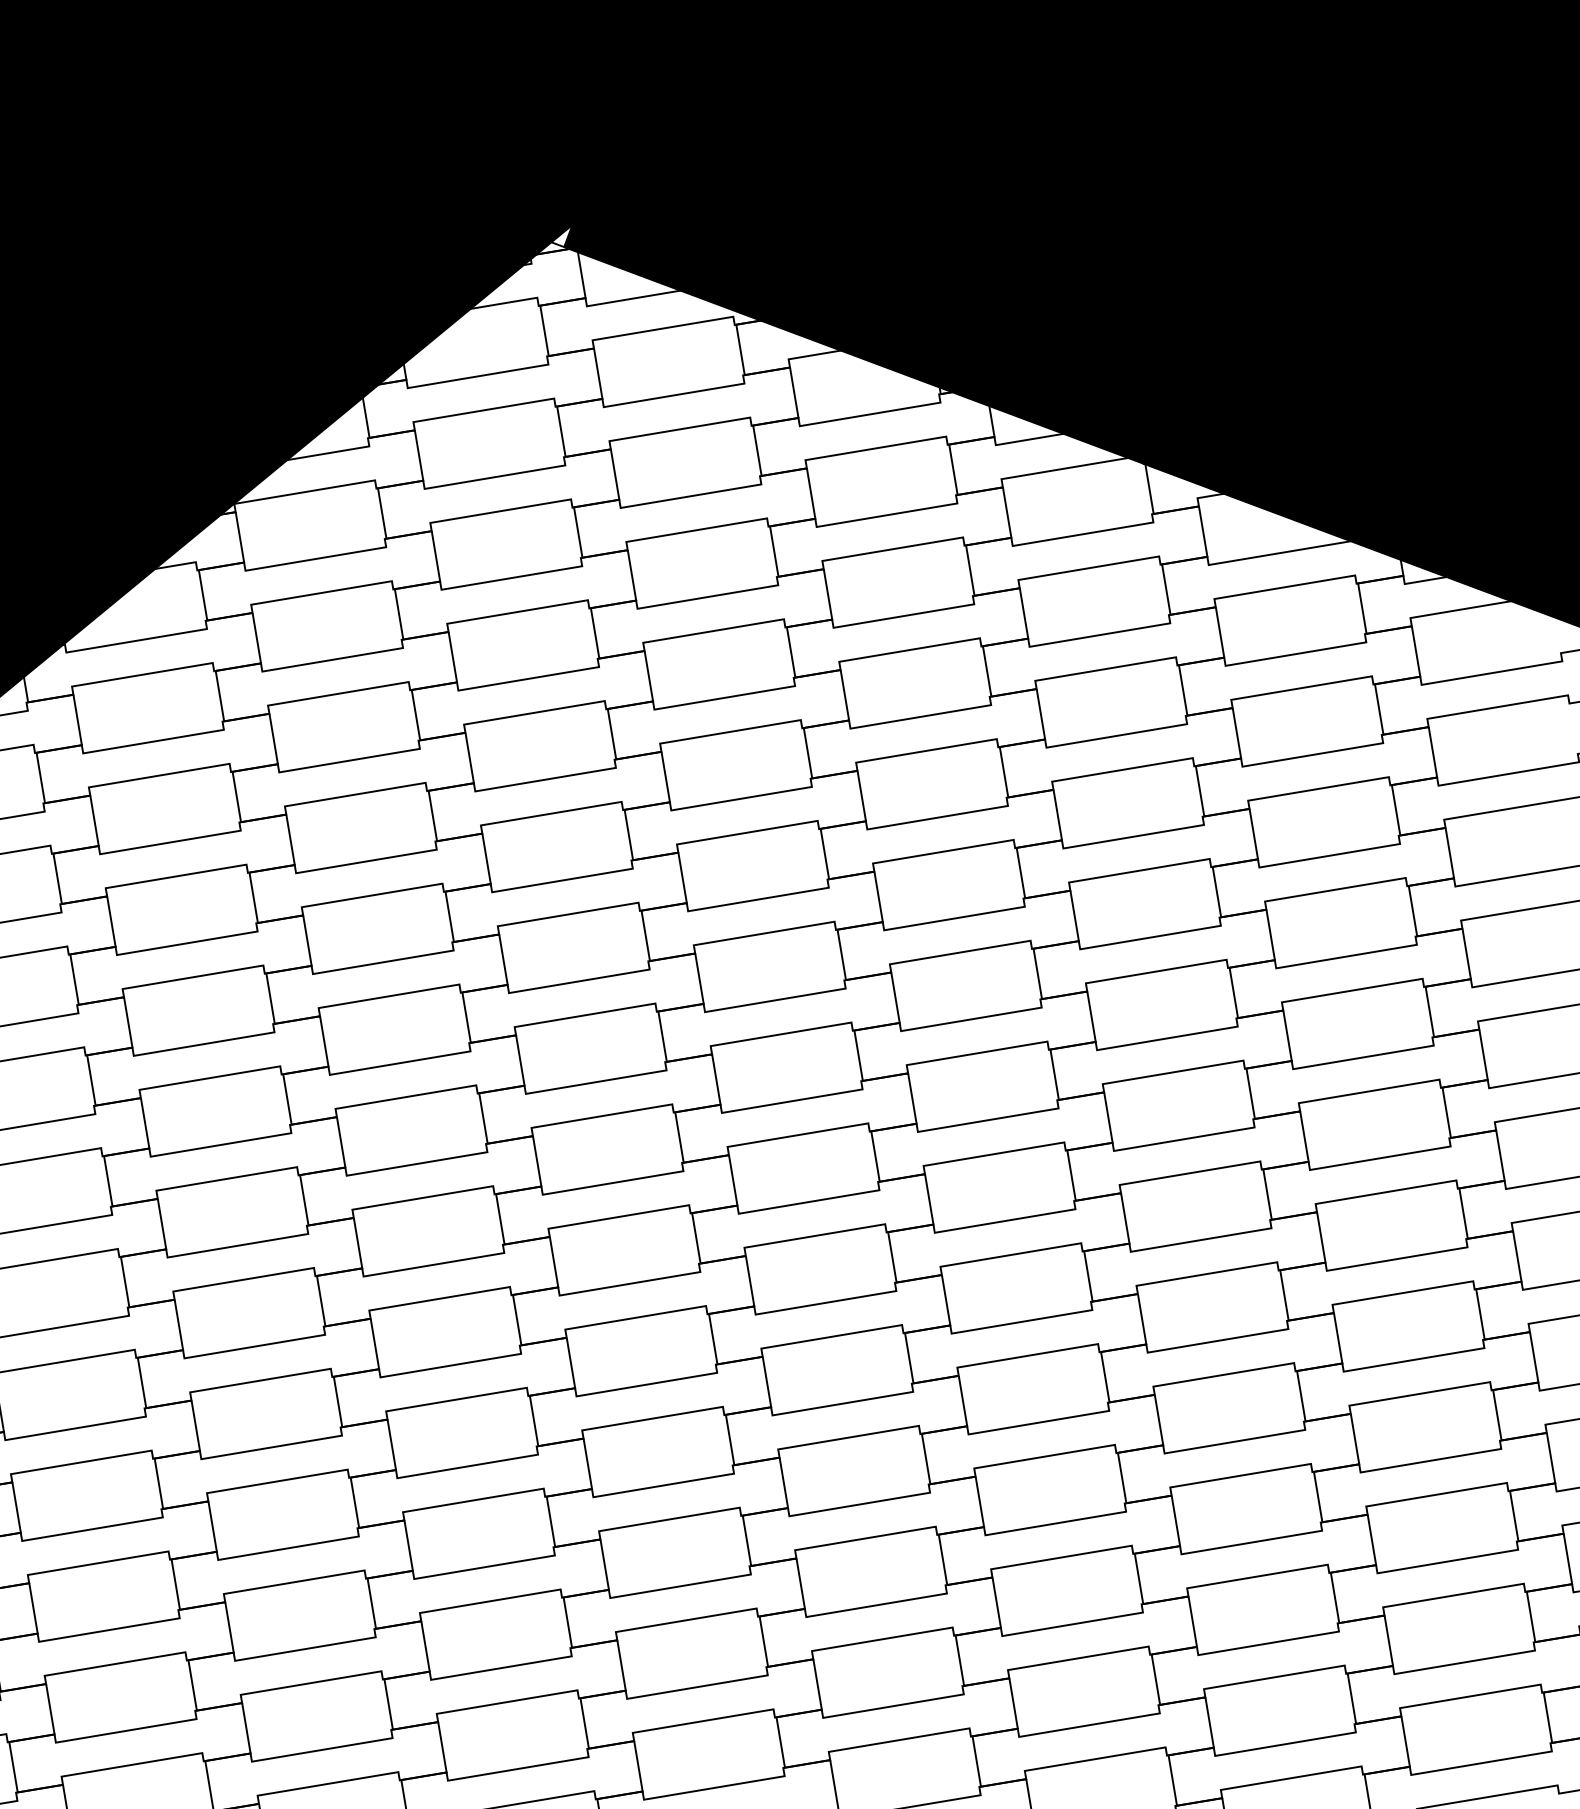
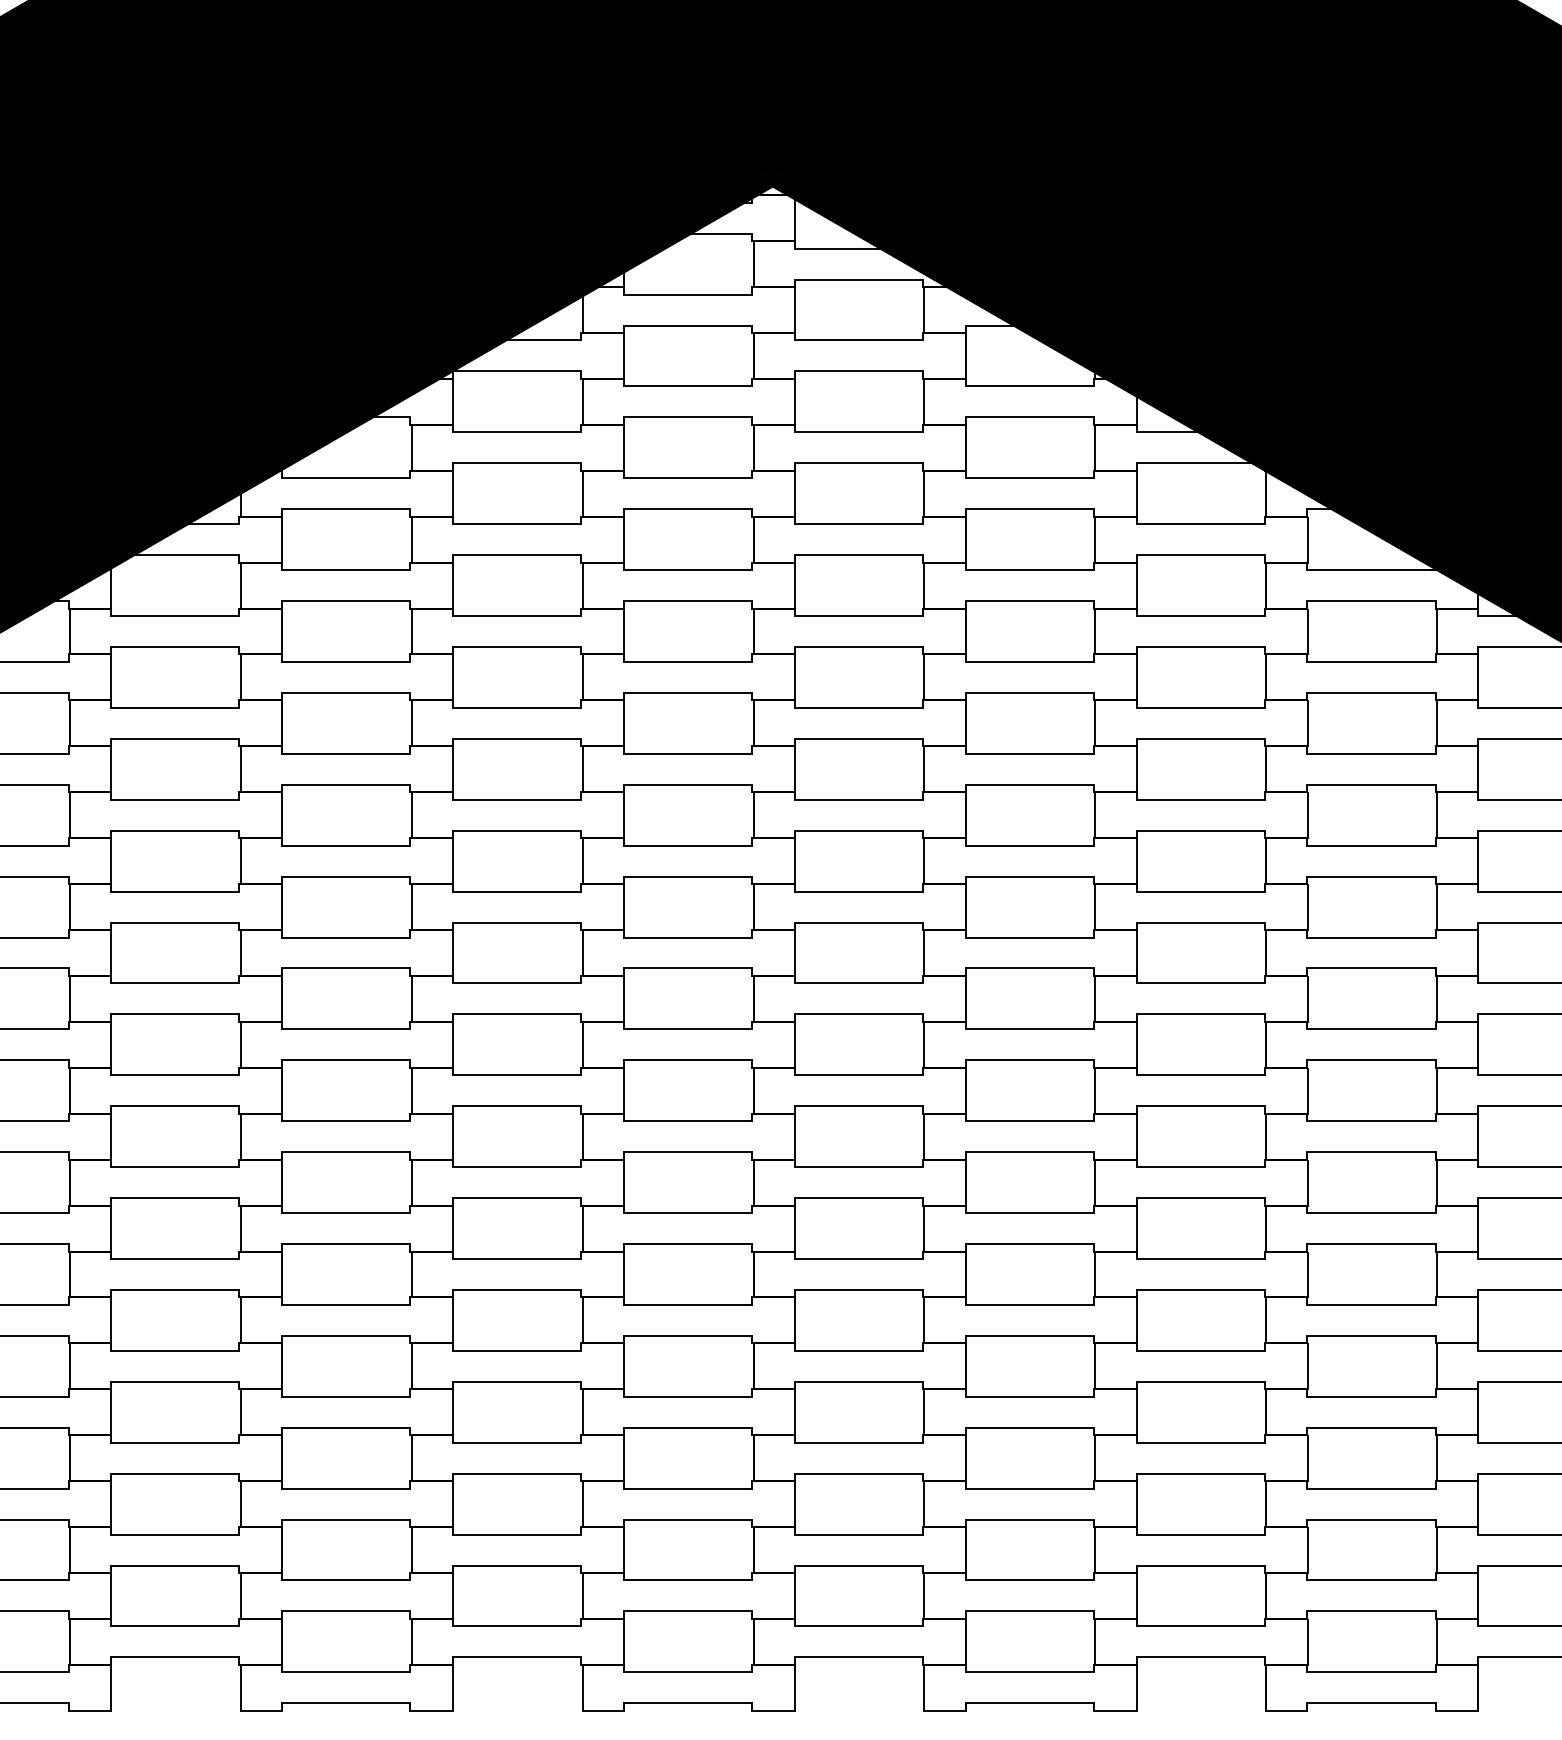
fill: (562, 236) -> (783, 183), added

